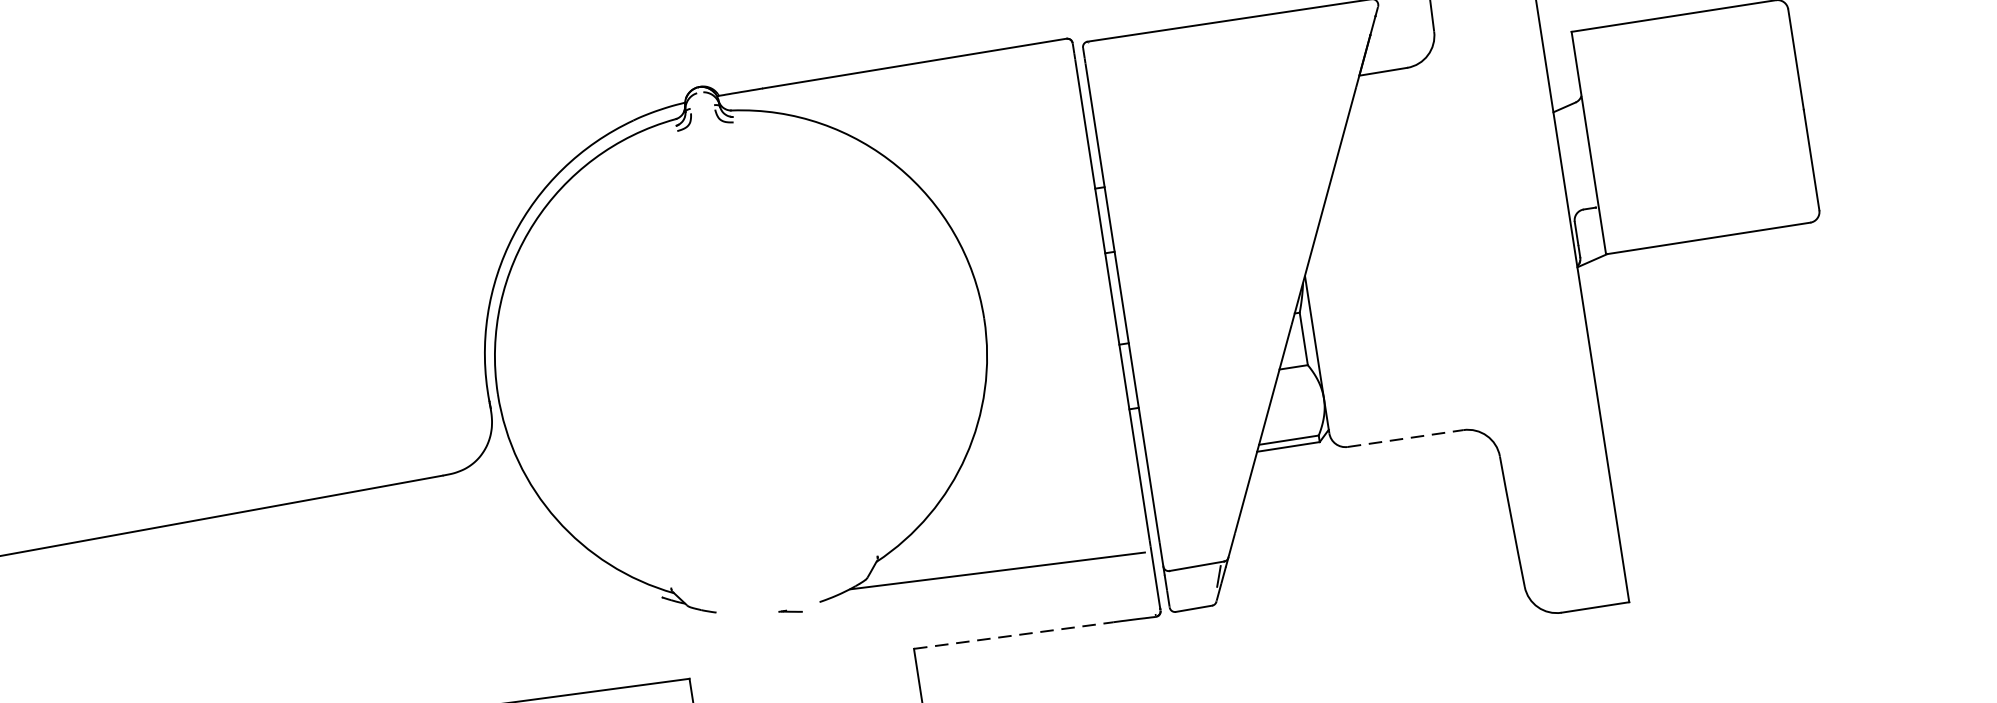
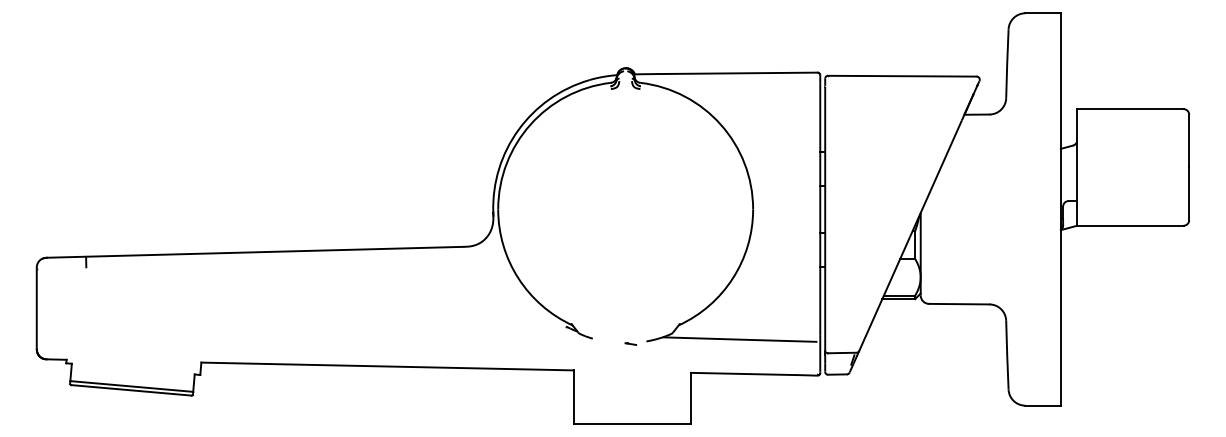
line: (1406, 439) -> (959, 304), dashed -> solid
line: (1014, 634) -> (743, 373), dashed -> solid

